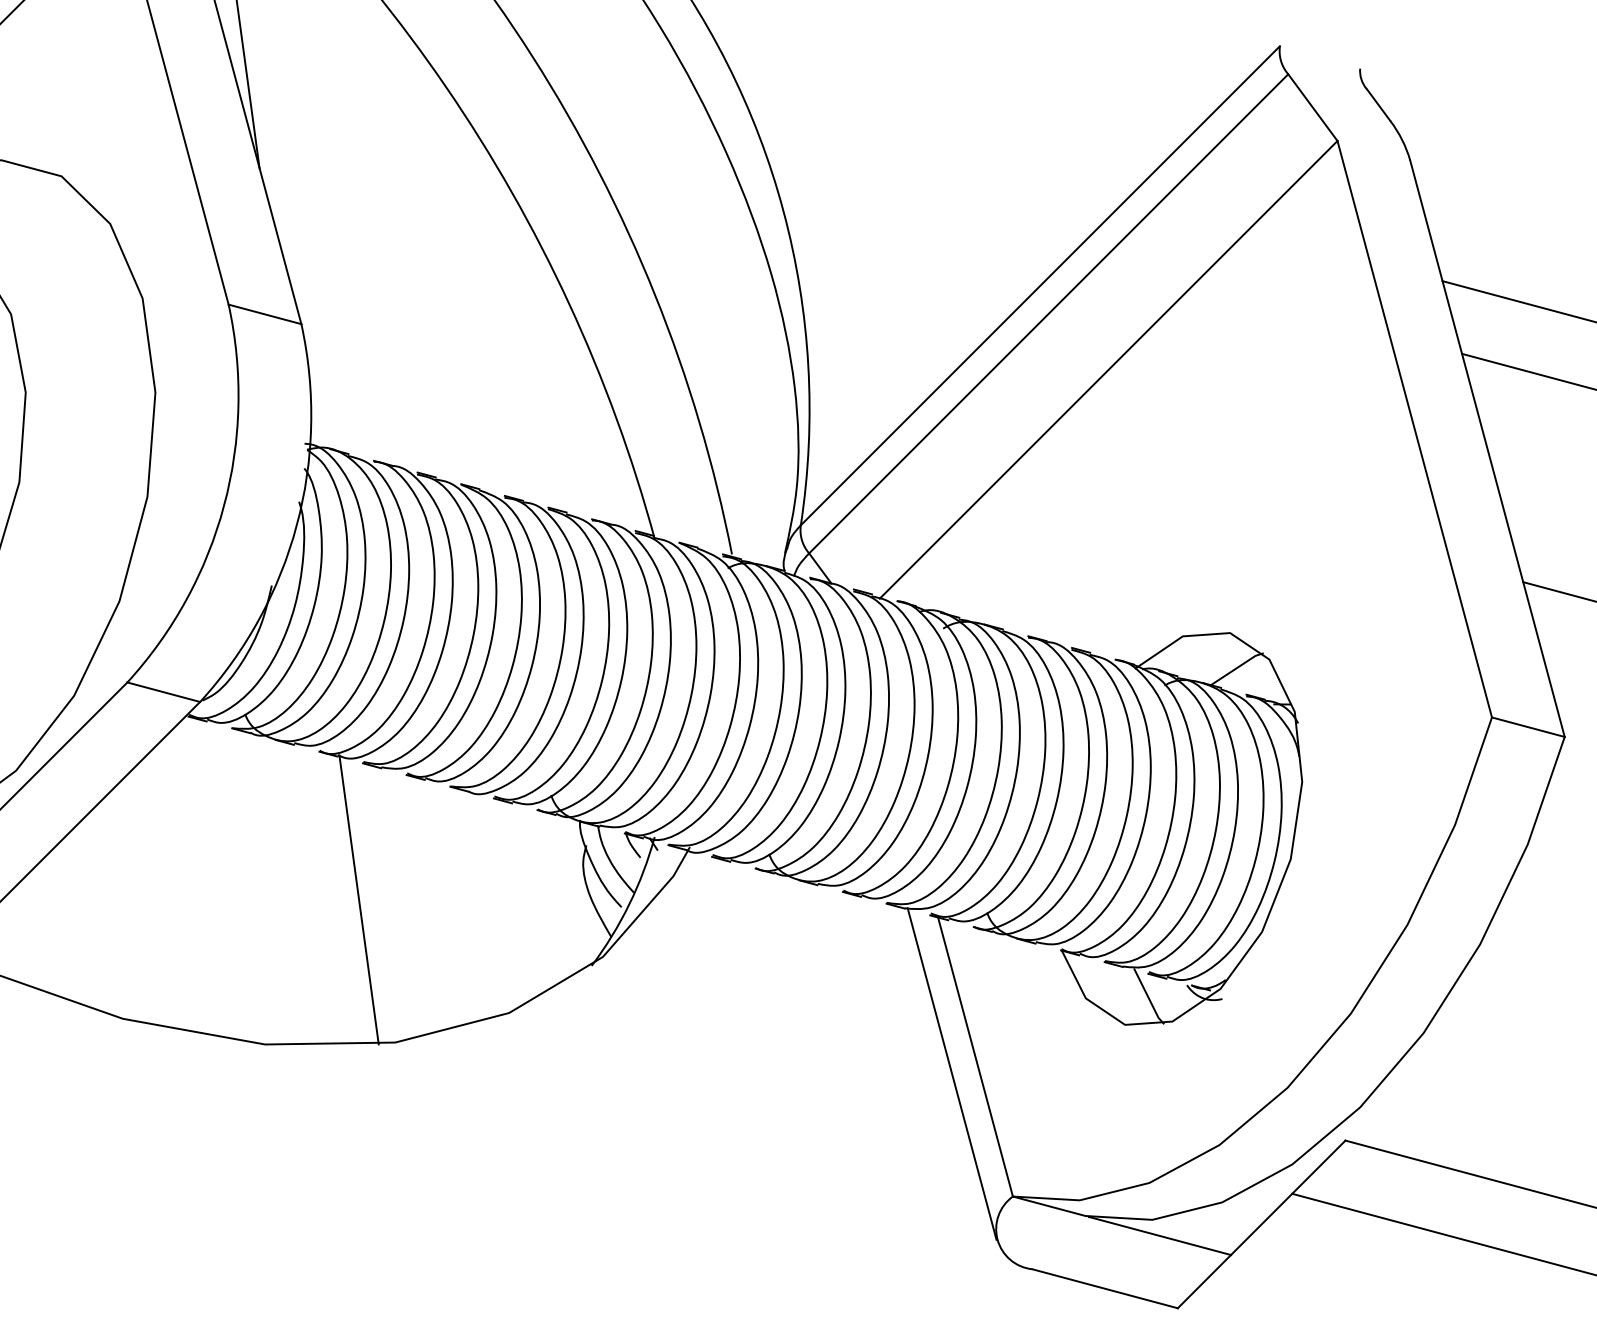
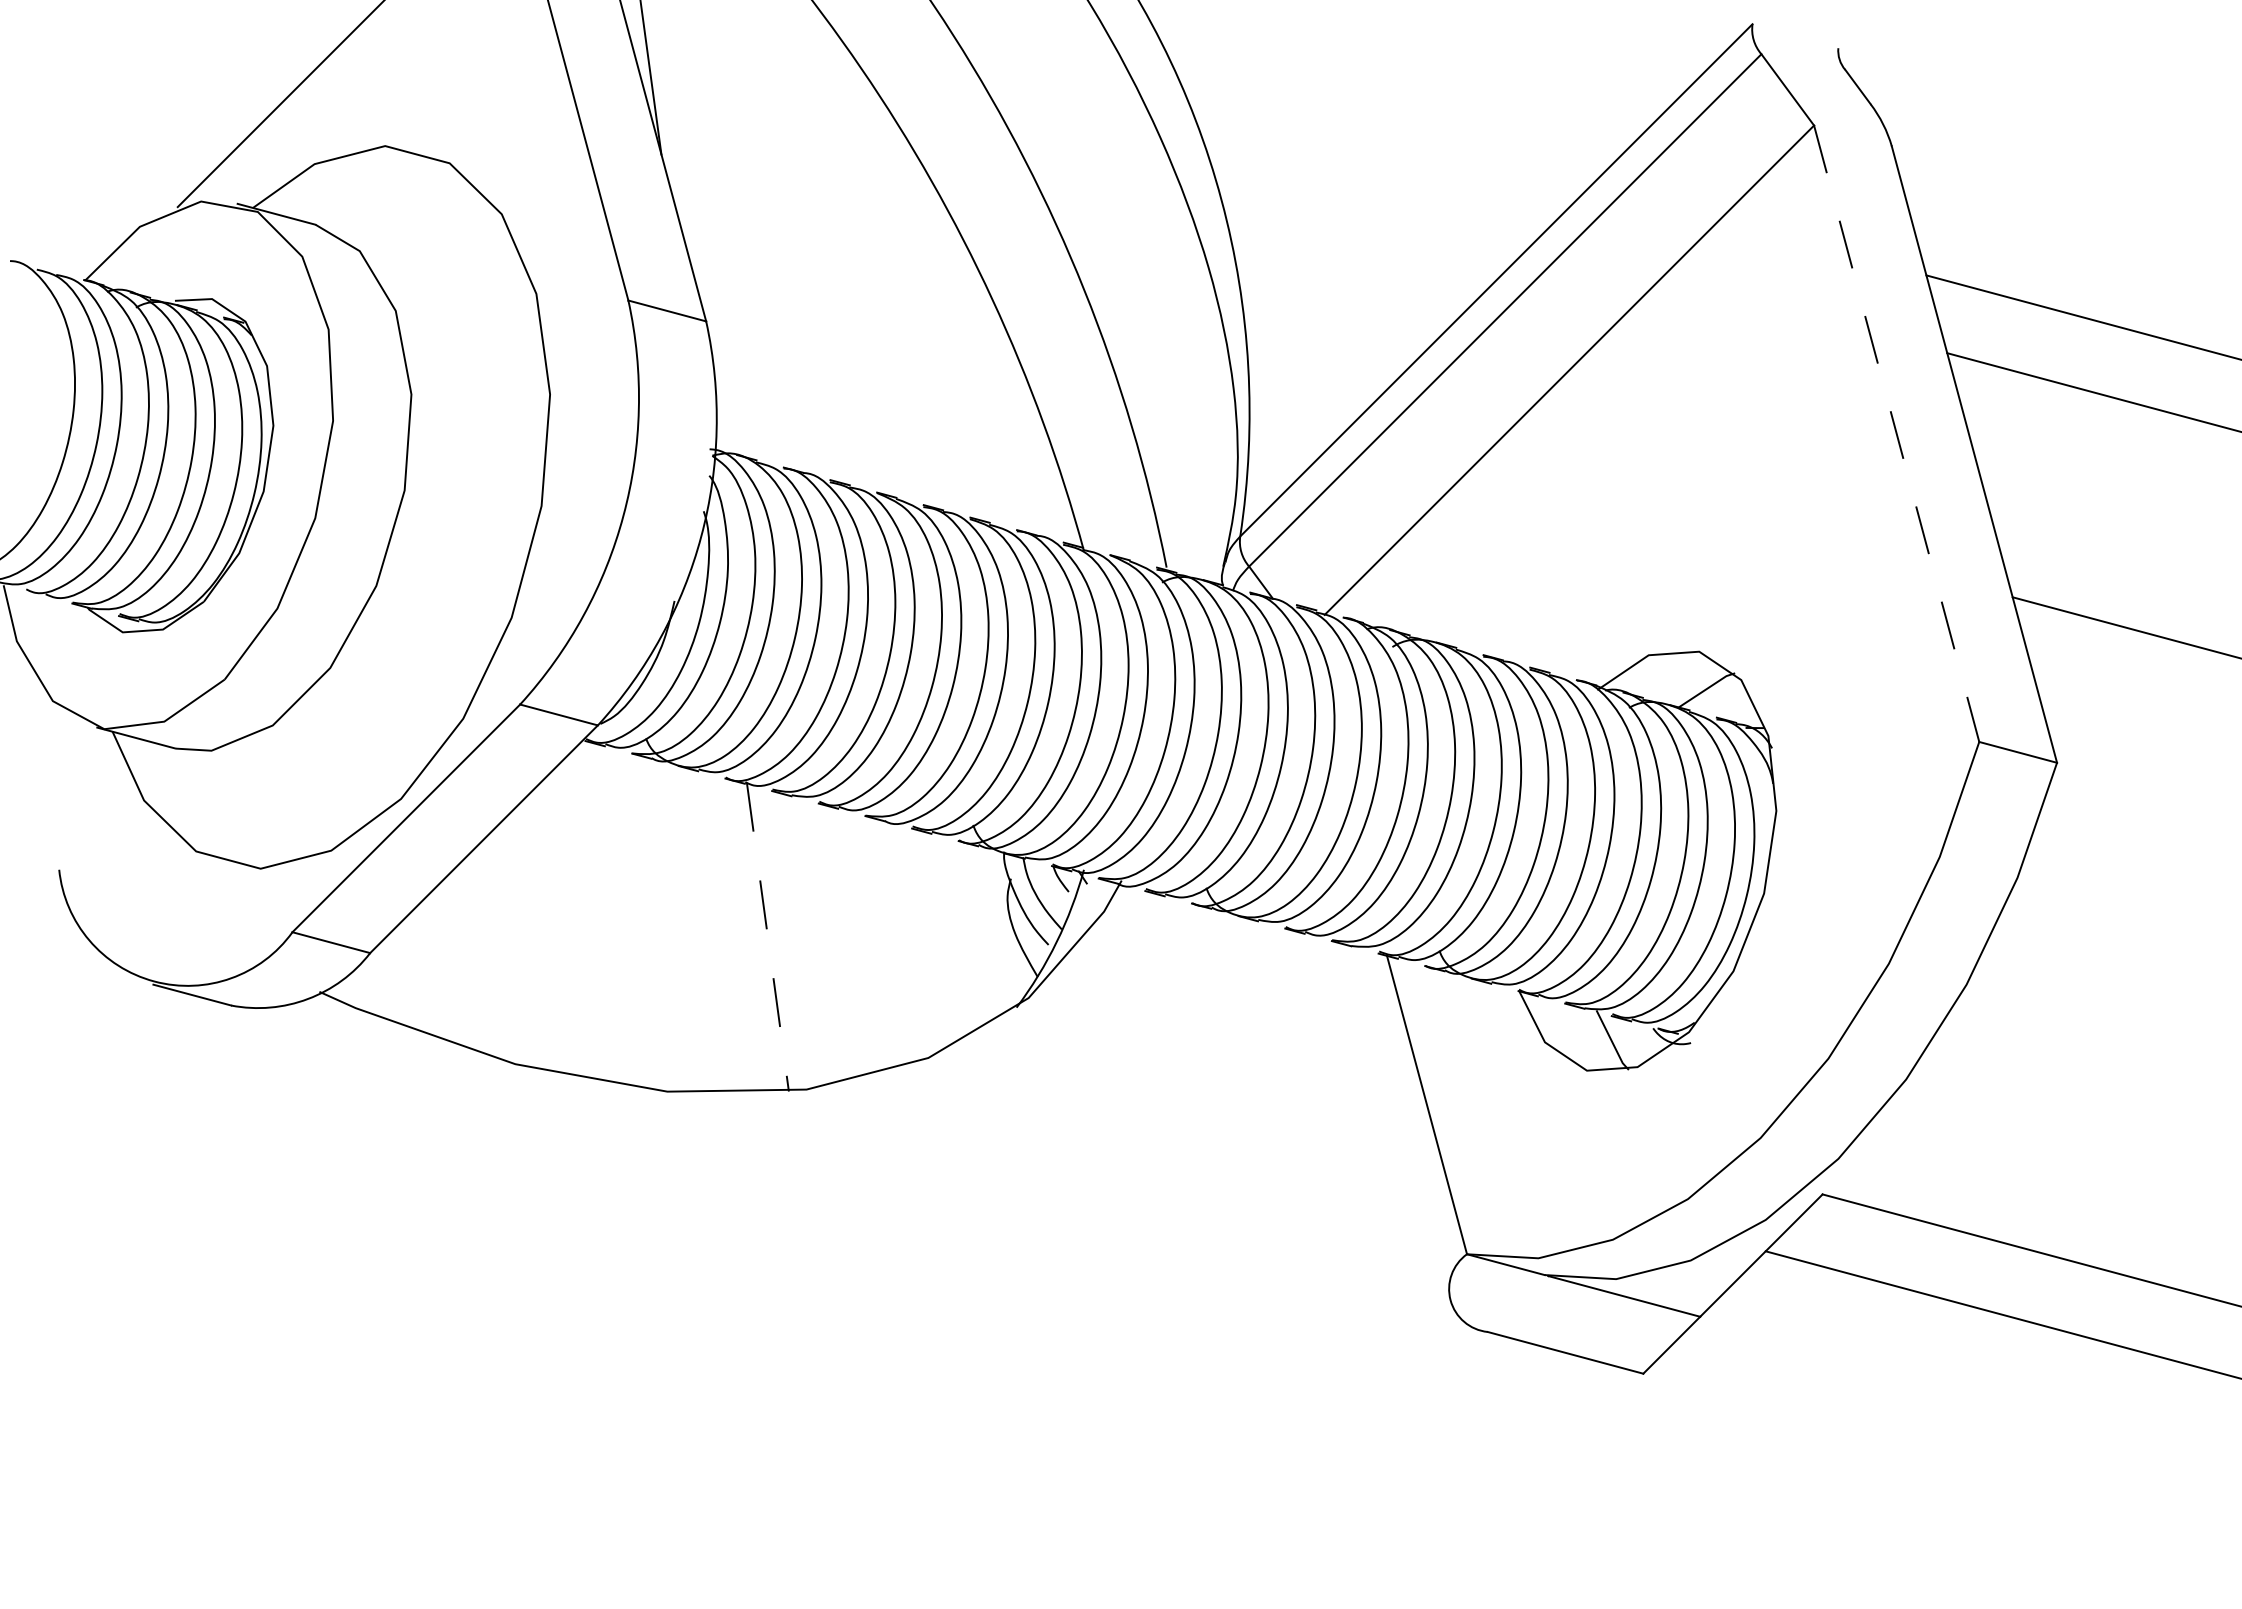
line: (1414, 429) -> (1896, 434), solid -> dashed
line: (358, 900) -> (767, 937), solid -> dashed
line: (951, 1073) -> (1401, 1122), removed

